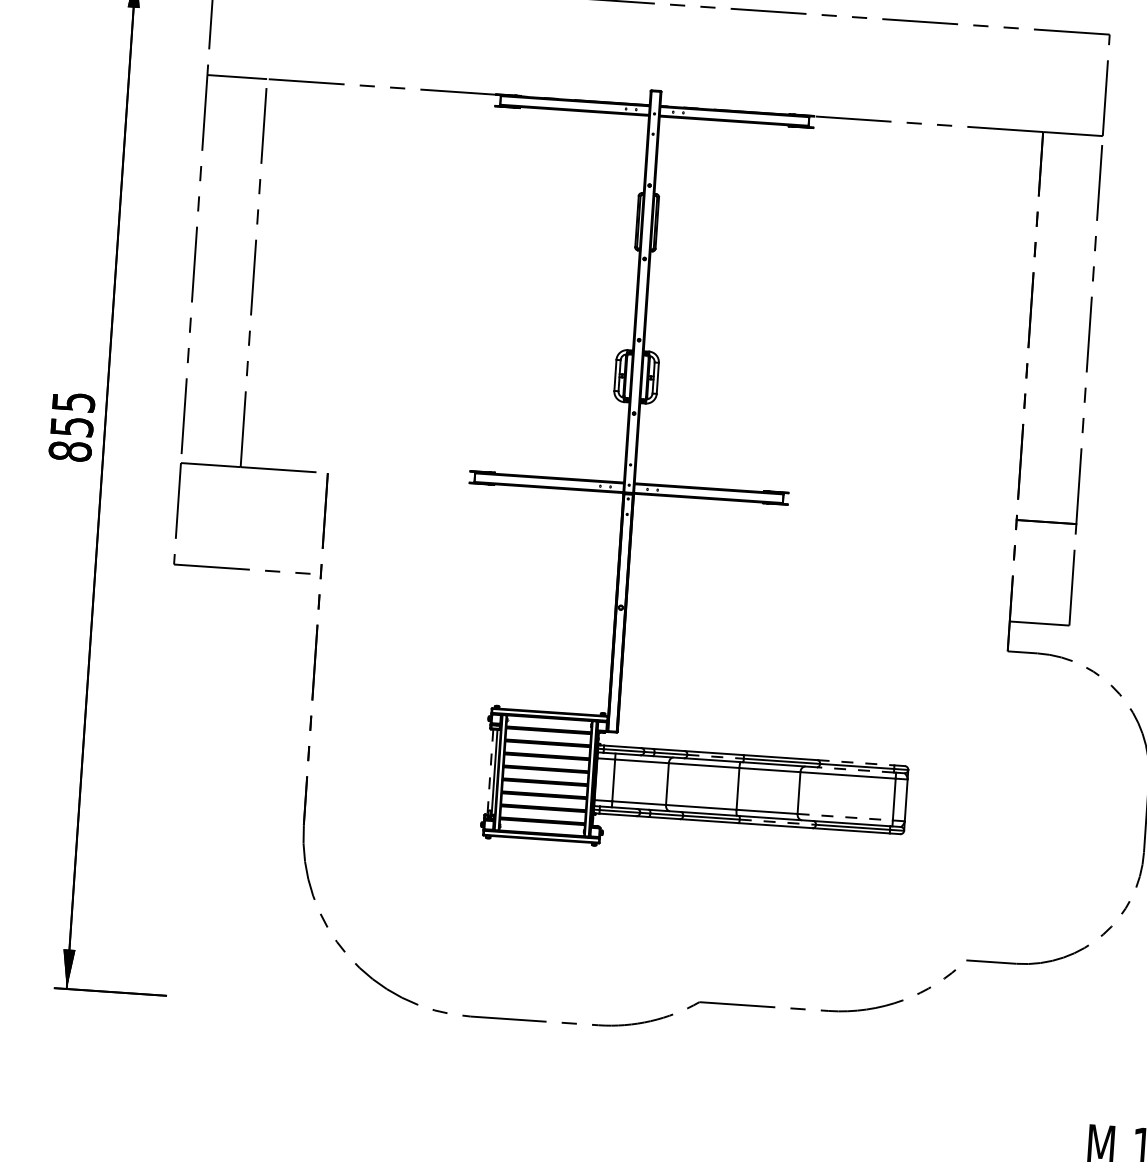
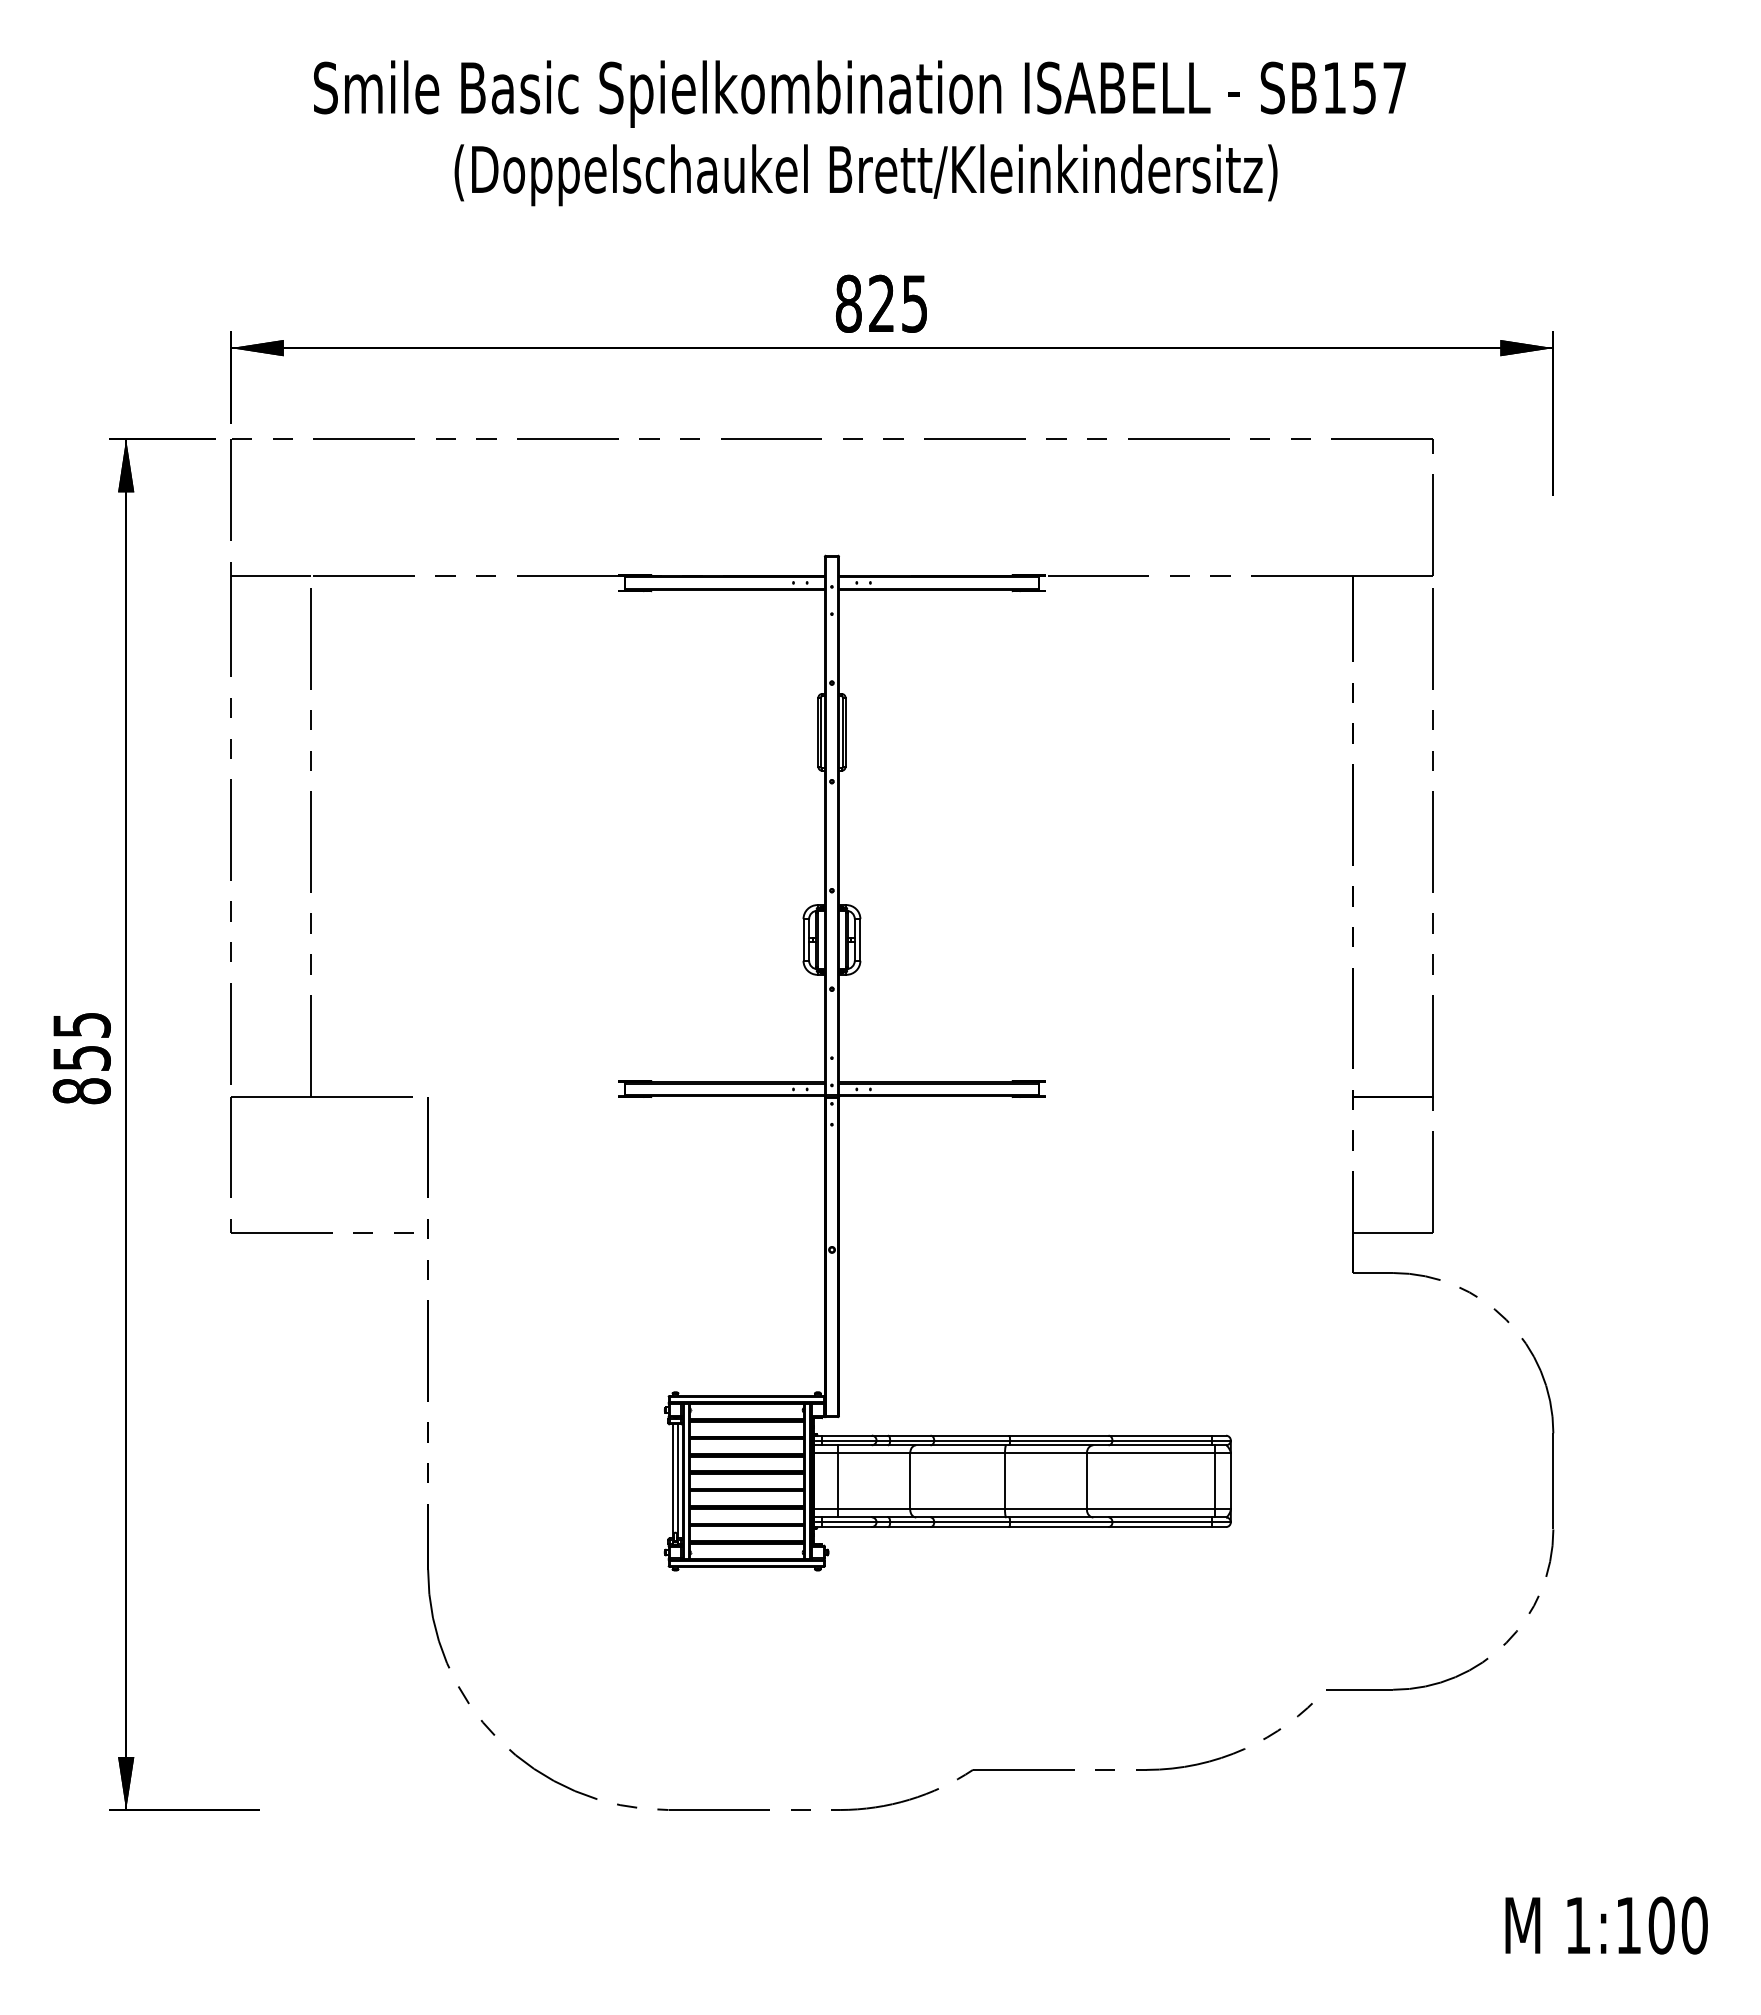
line: (715, 756) -> (972, 1440), dashed -> solid
line: (856, 762) -> (1160, 1435), dashed -> solid
line: (855, 770) -> (1160, 1445), dashed -> solid
line: (490, 772) -> (672, 1481), dashed -> solid
line: (844, 817) -> (1150, 1509), dashed -> solid
line: (777, 822) -> (1061, 1522), dashed -> solid

